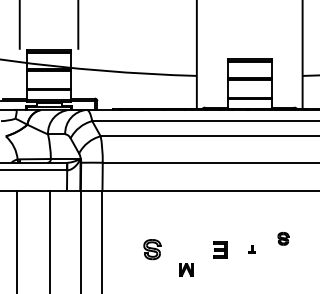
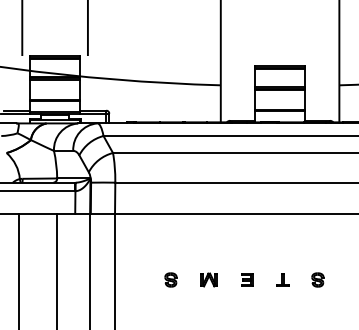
part: (283, 238) -> (317, 279), moved
part: (151, 249) -> (170, 279), size x0.62
part: (220, 249) -> (247, 279), size x0.71
part: (251, 249) -> (282, 279), size x1.67
part: (185, 269) -> (208, 279), moved

